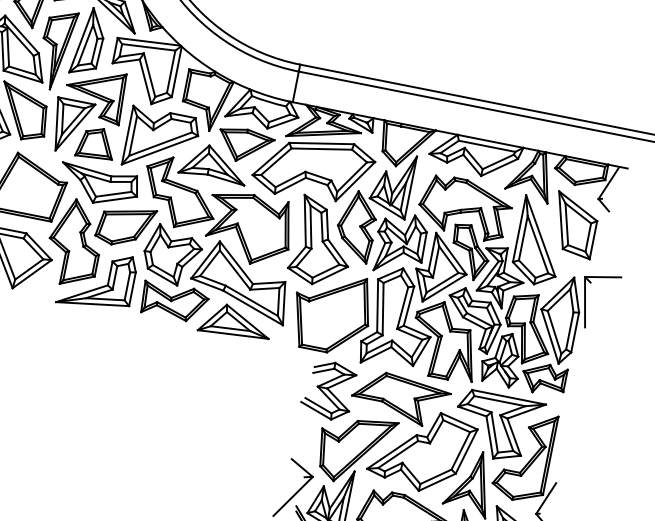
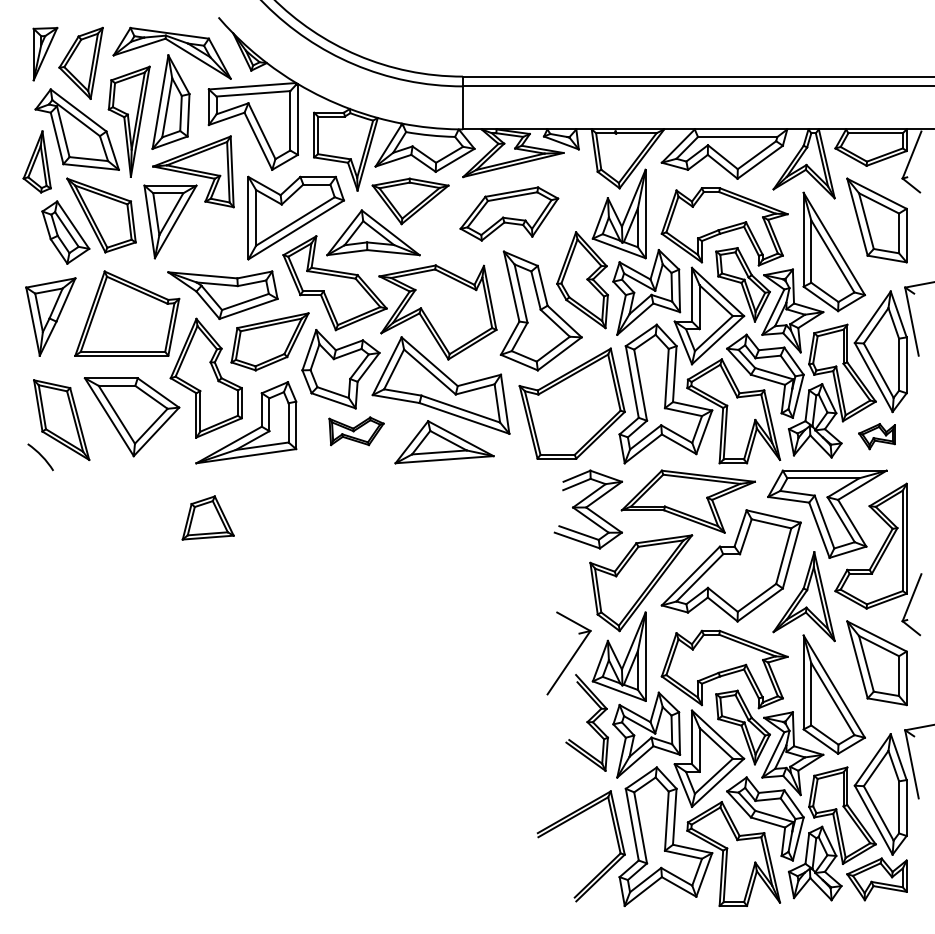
part: (95, 143) -> (207, 517), moved
part: (314, 168) -> (509, 213), size x0.6
part: (174, 302) -> (356, 431), size x0.6
part: (543, 378) -> (876, 436), size x0.6

